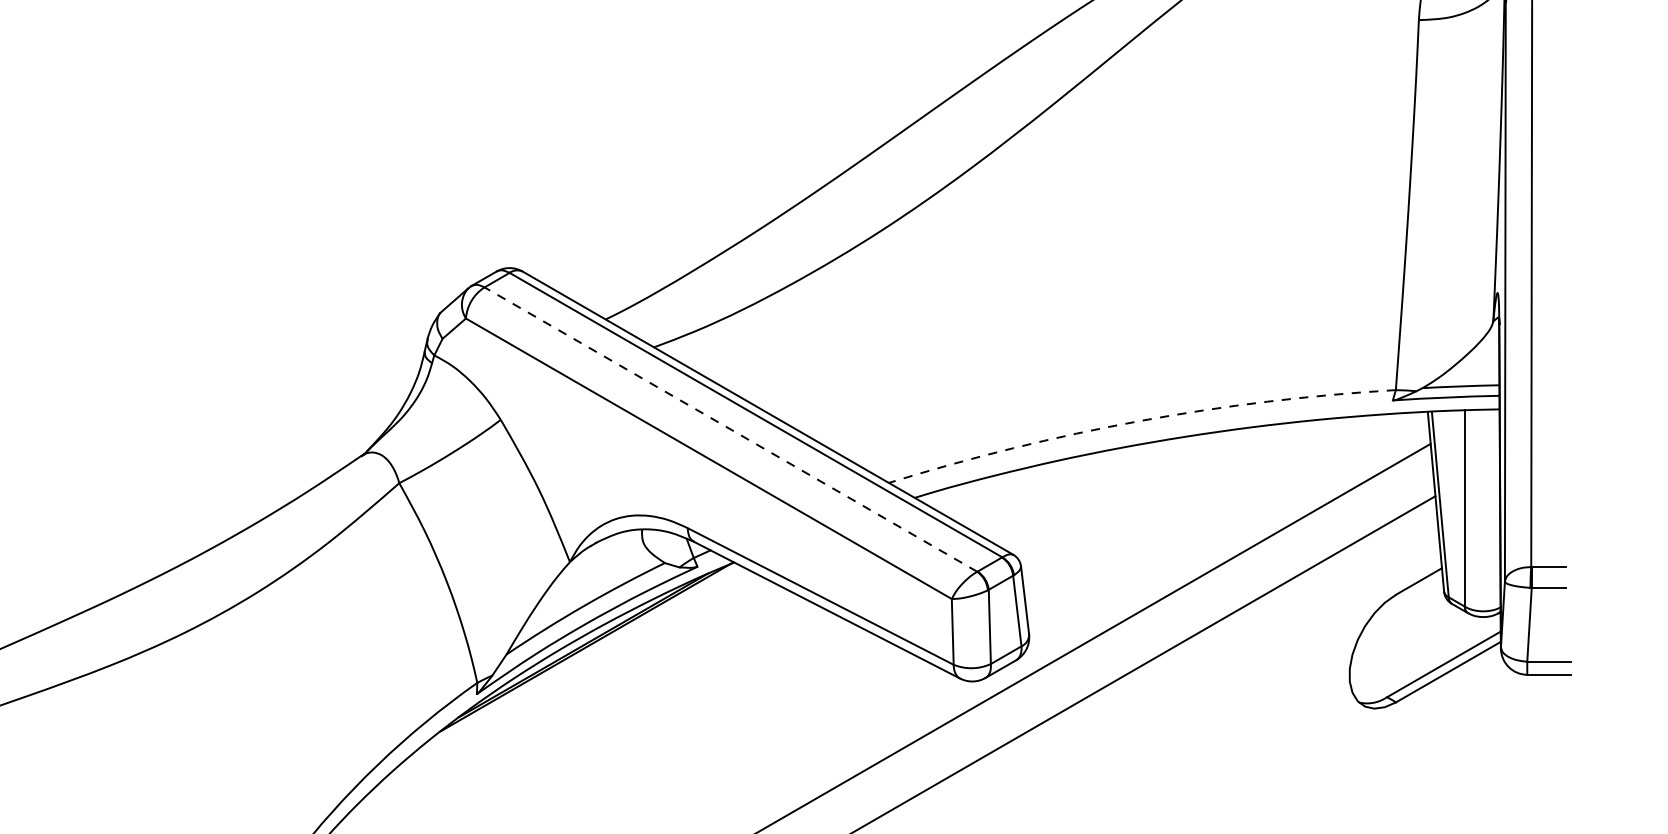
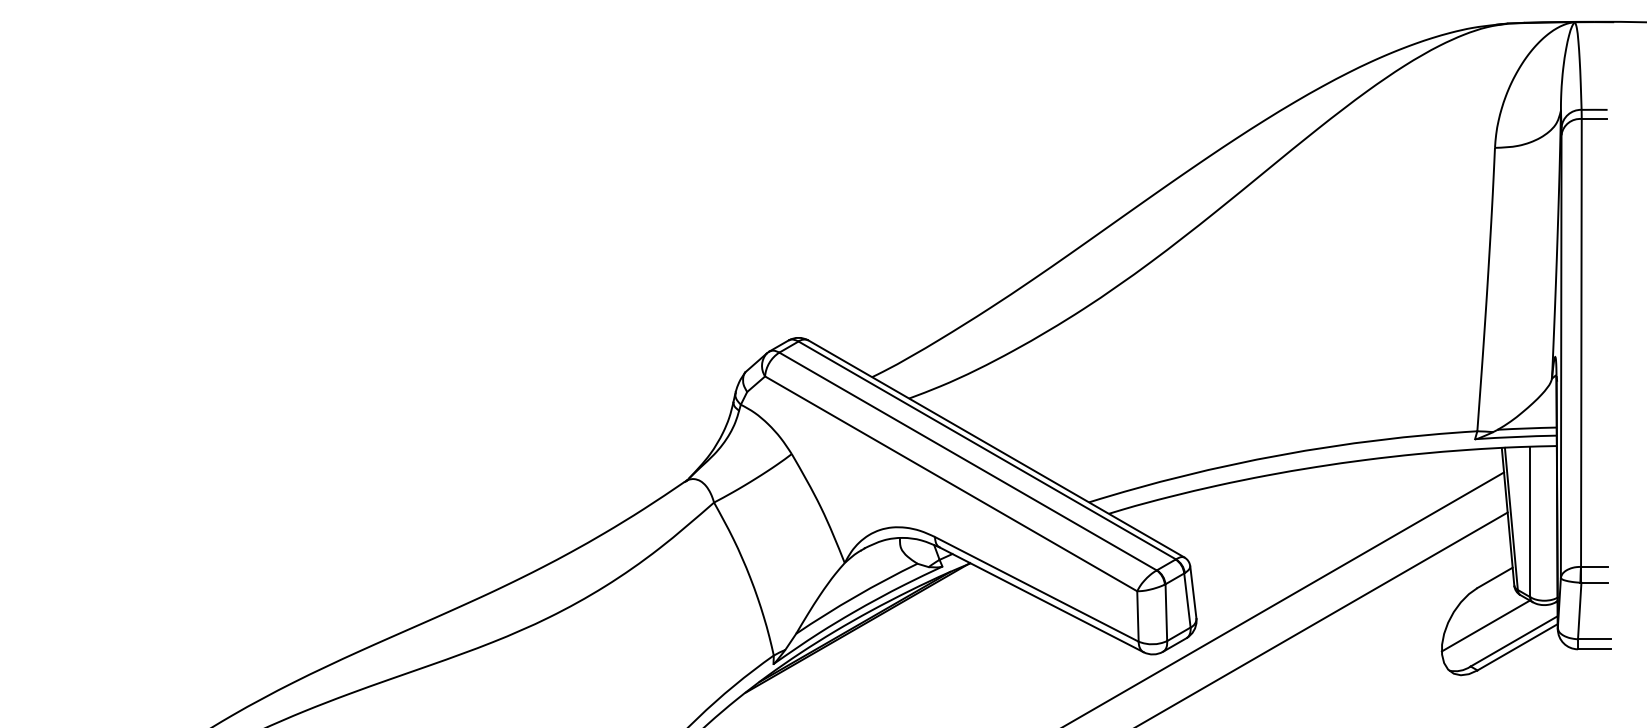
arc: (1140, 421) -> (1281, 455), dashed -> solid
line: (731, 429) -> (968, 461), dashed -> solid
line: (1406, 643) -> (1485, 625), added

